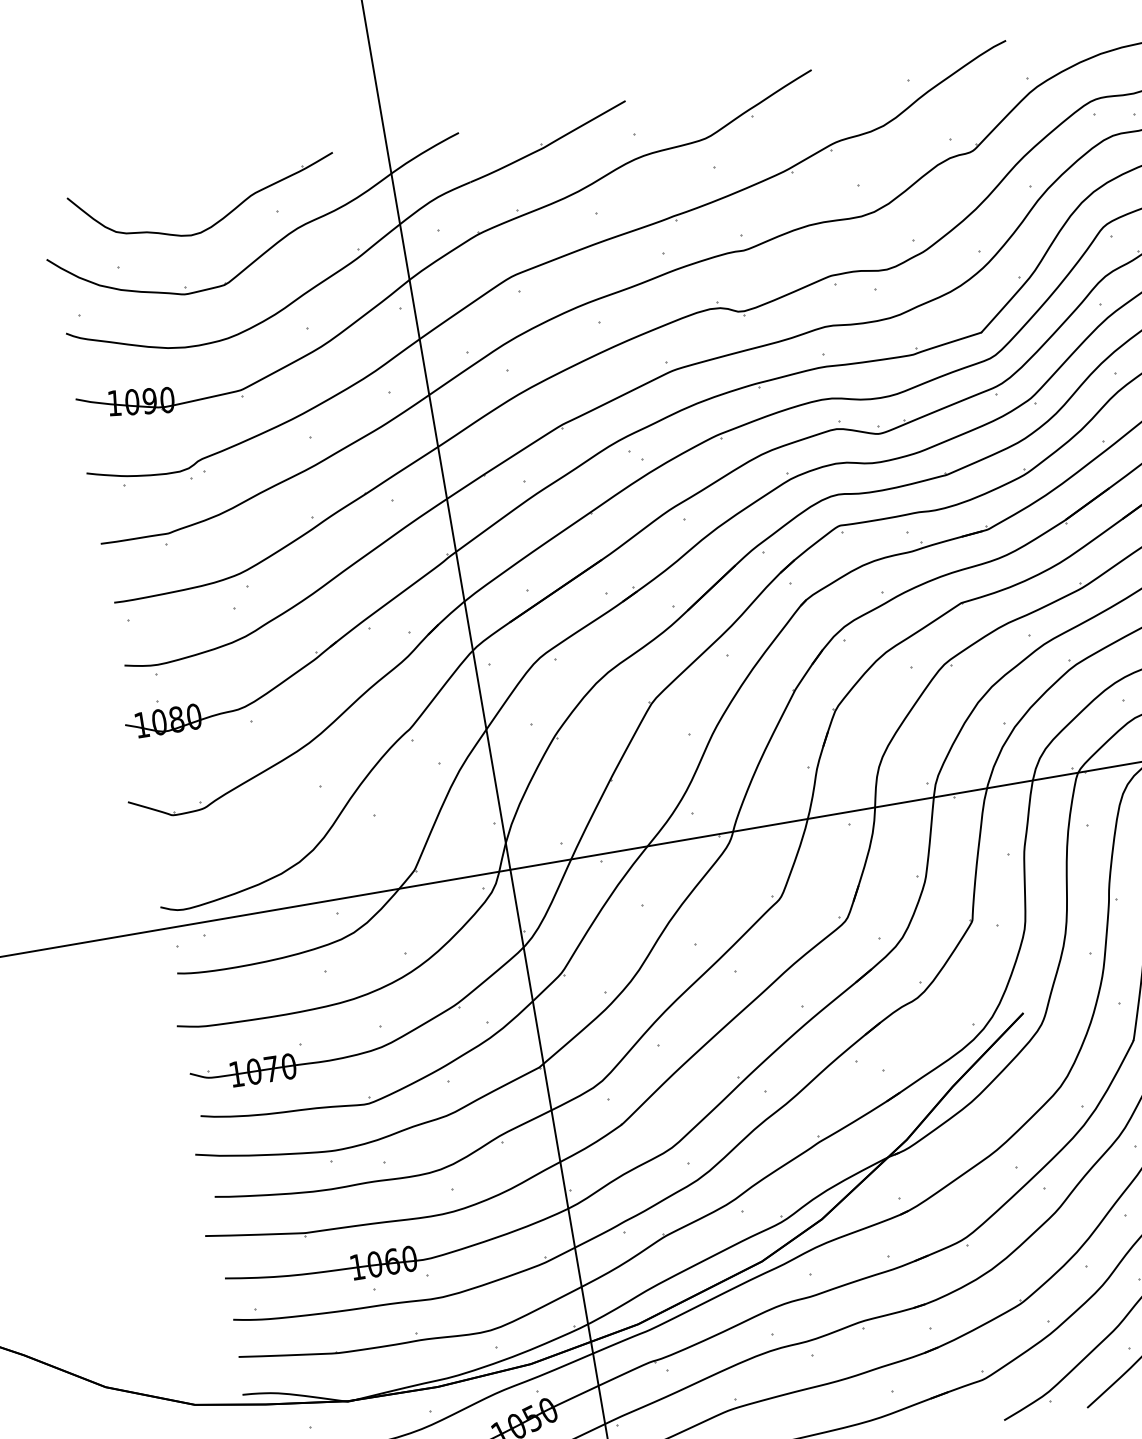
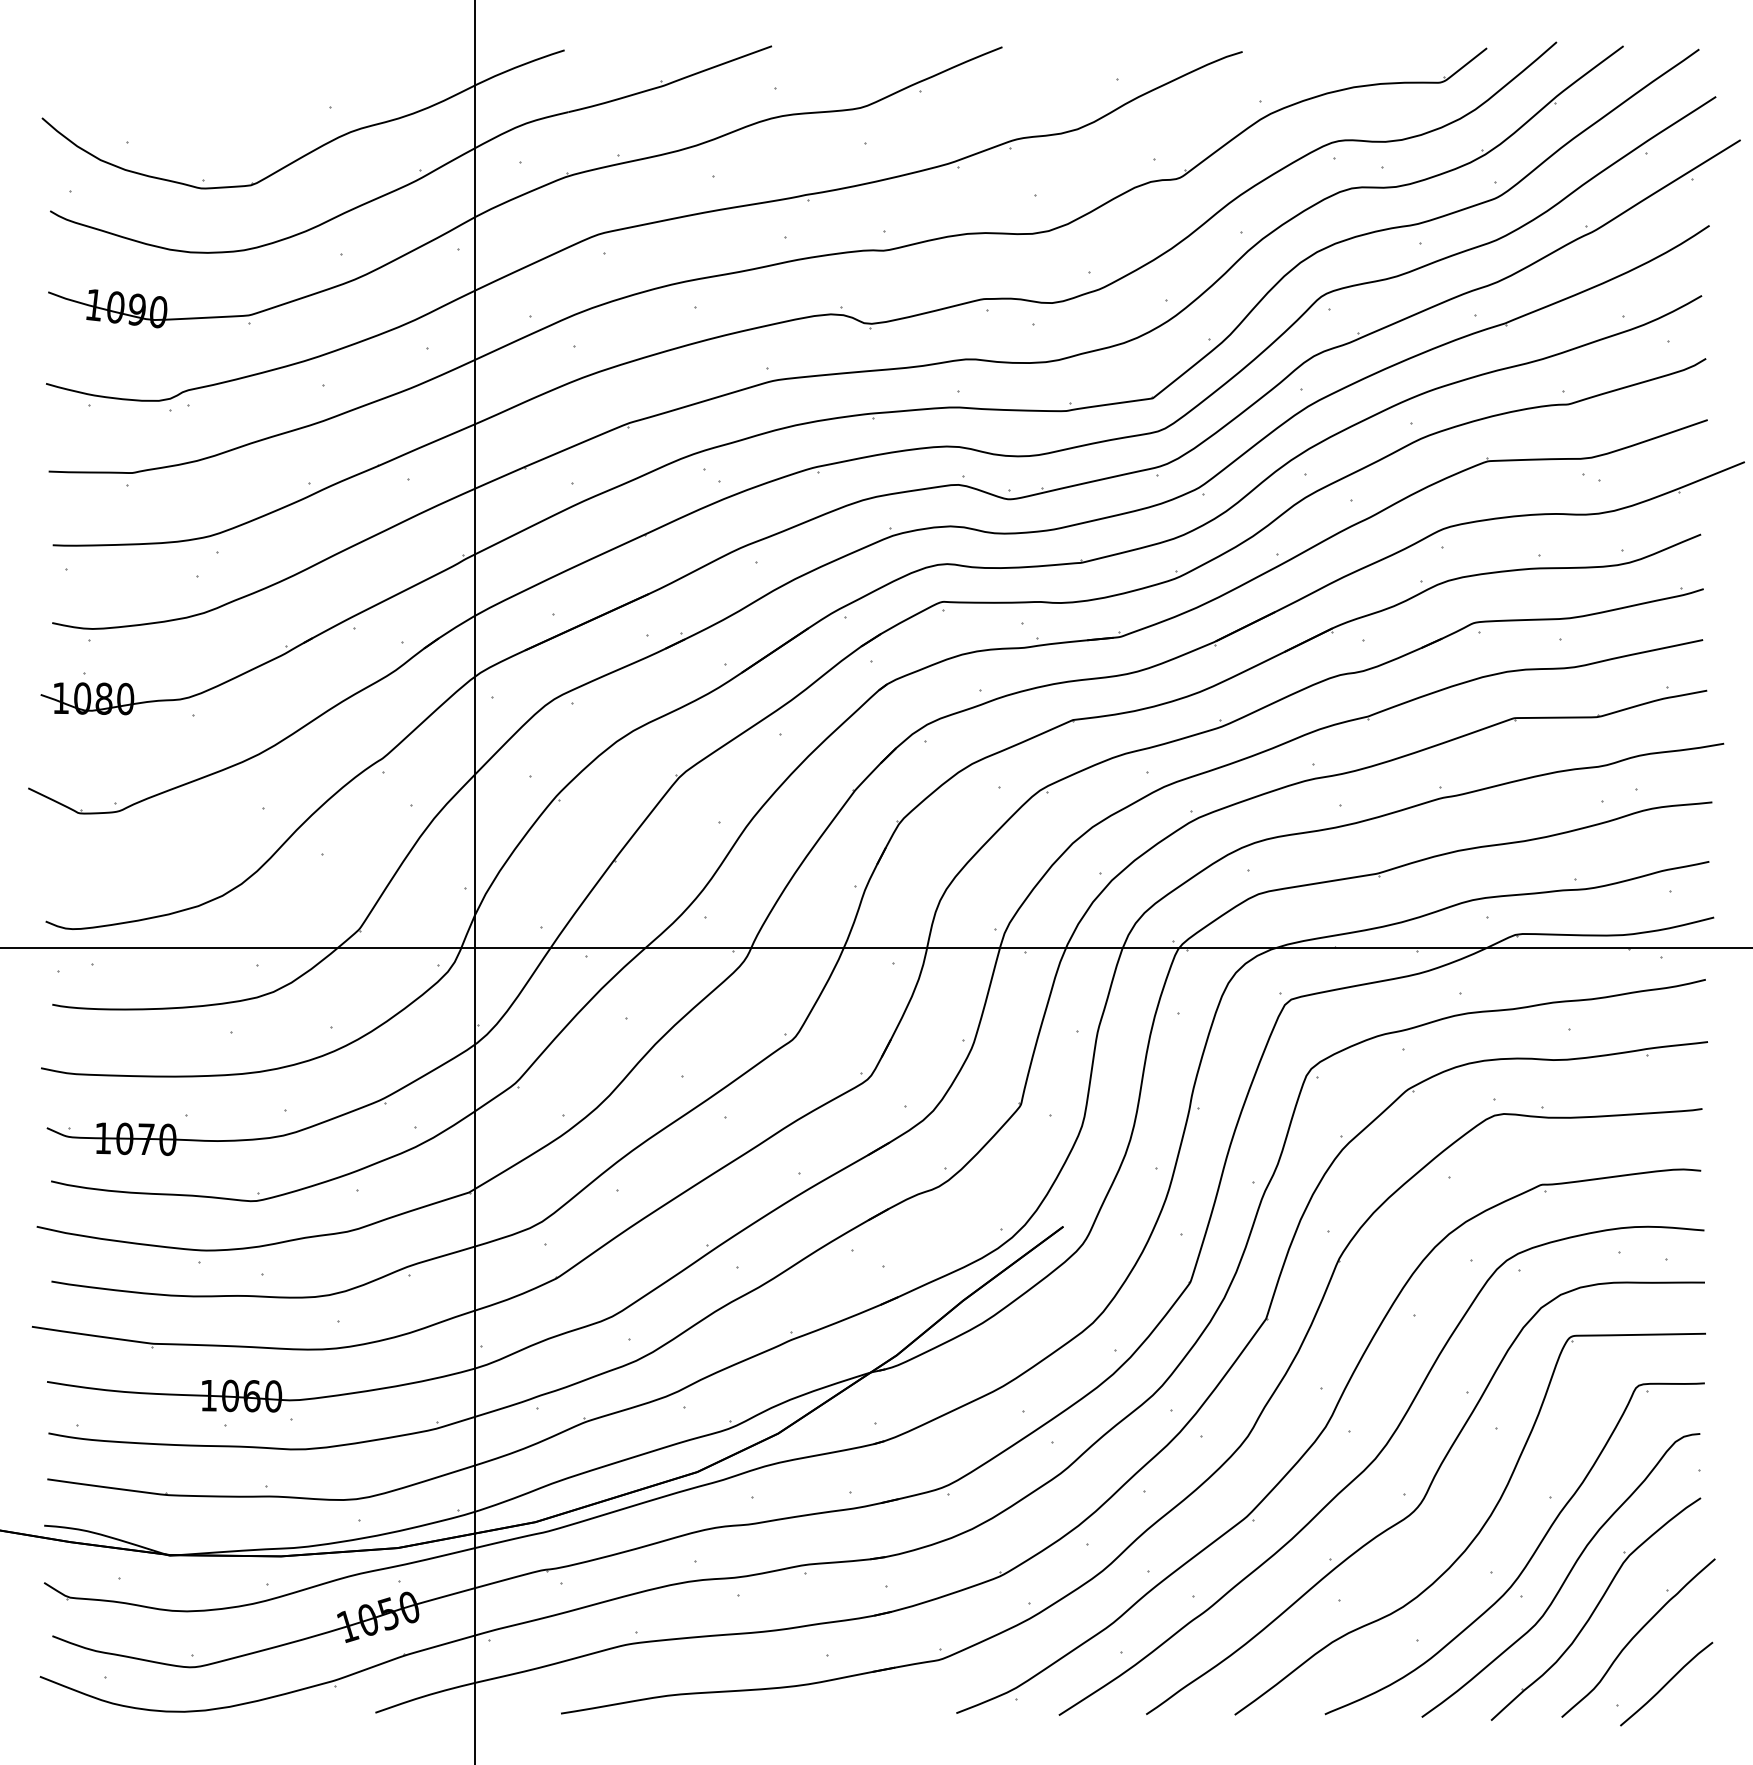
part: (217, 221) -> (255, 107), removed

